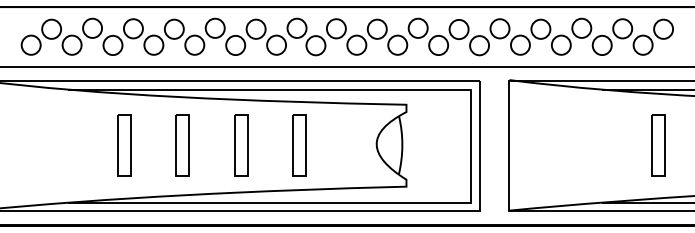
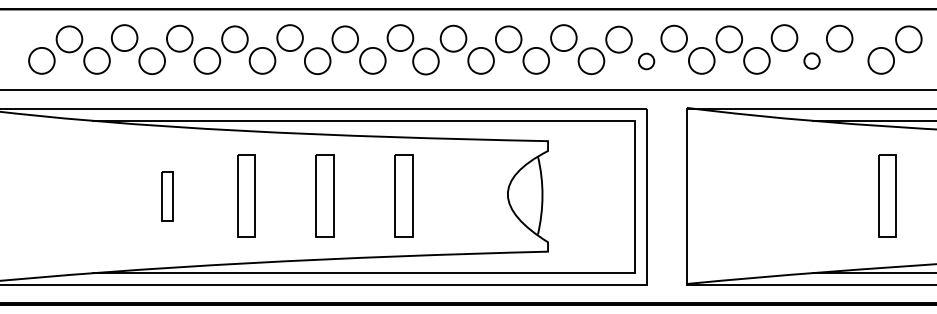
part: (652, 36) -> (894, 49), moved
part: (601, 44) -> (811, 60), size x0.6
part: (479, 45) -> (646, 61), size x0.6
part: (124, 145) -> (167, 195), size x0.6

